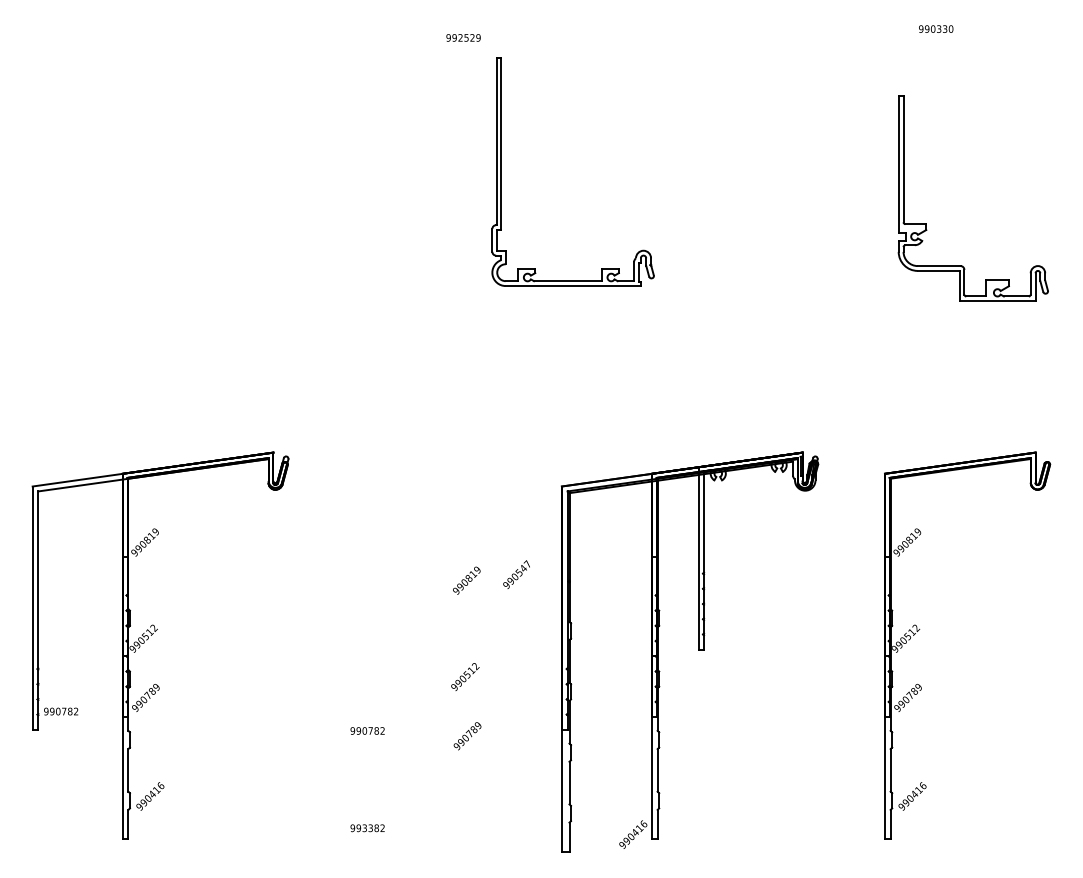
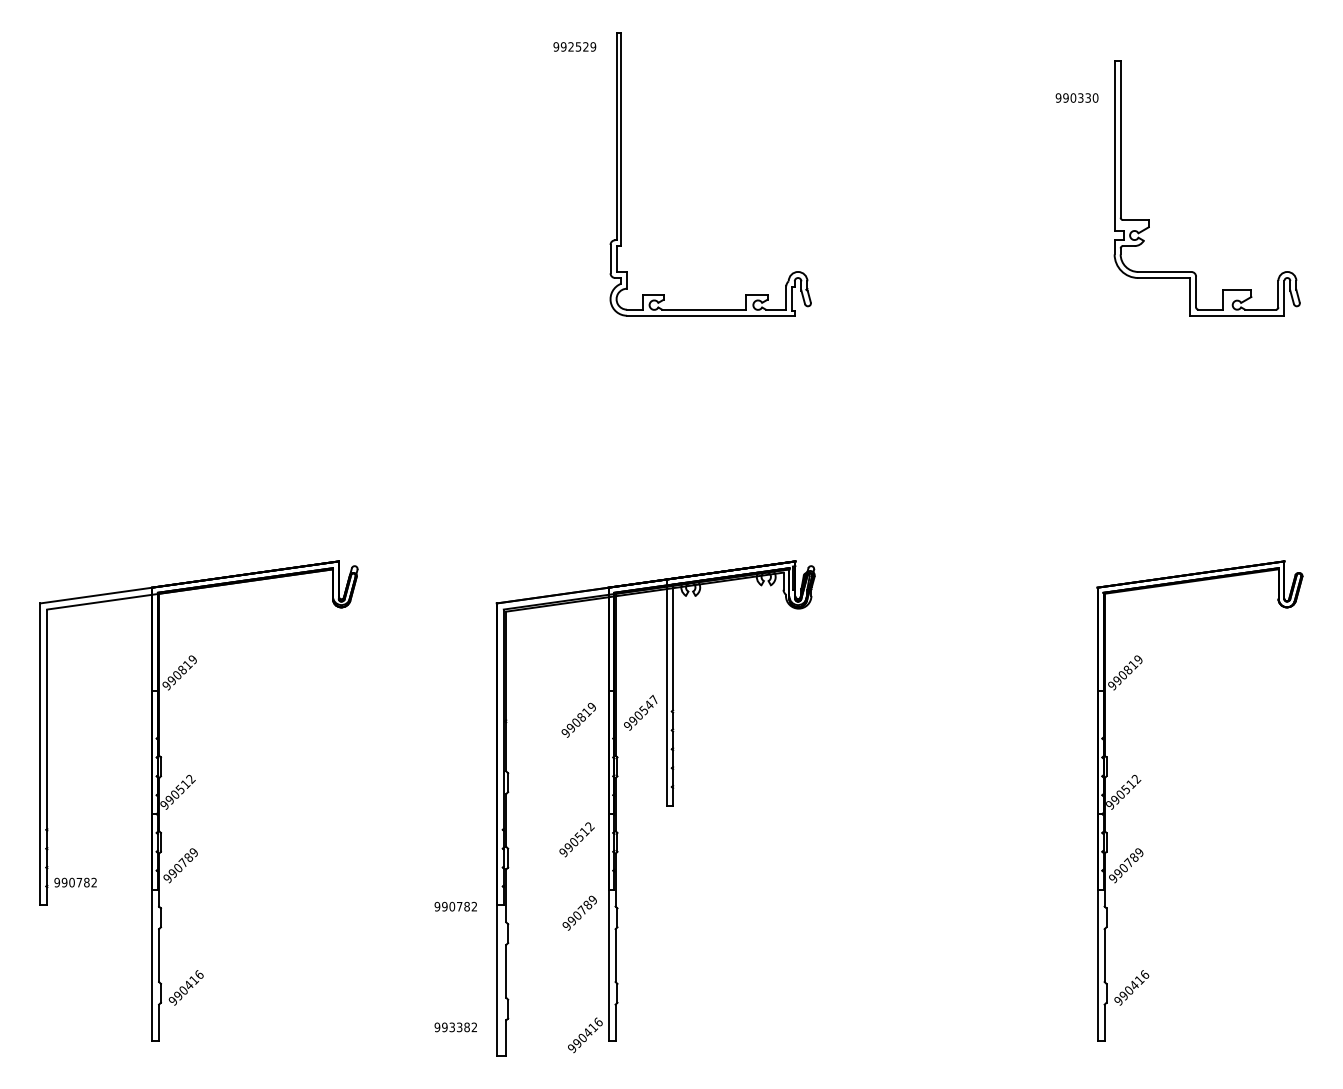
text: (935, 28) -> (1076, 97), moved
part: (501, 172) -> (621, 174), moved
part: (926, 223) -> (1149, 219), moved
part: (698, 650) -> (666, 806), moved

